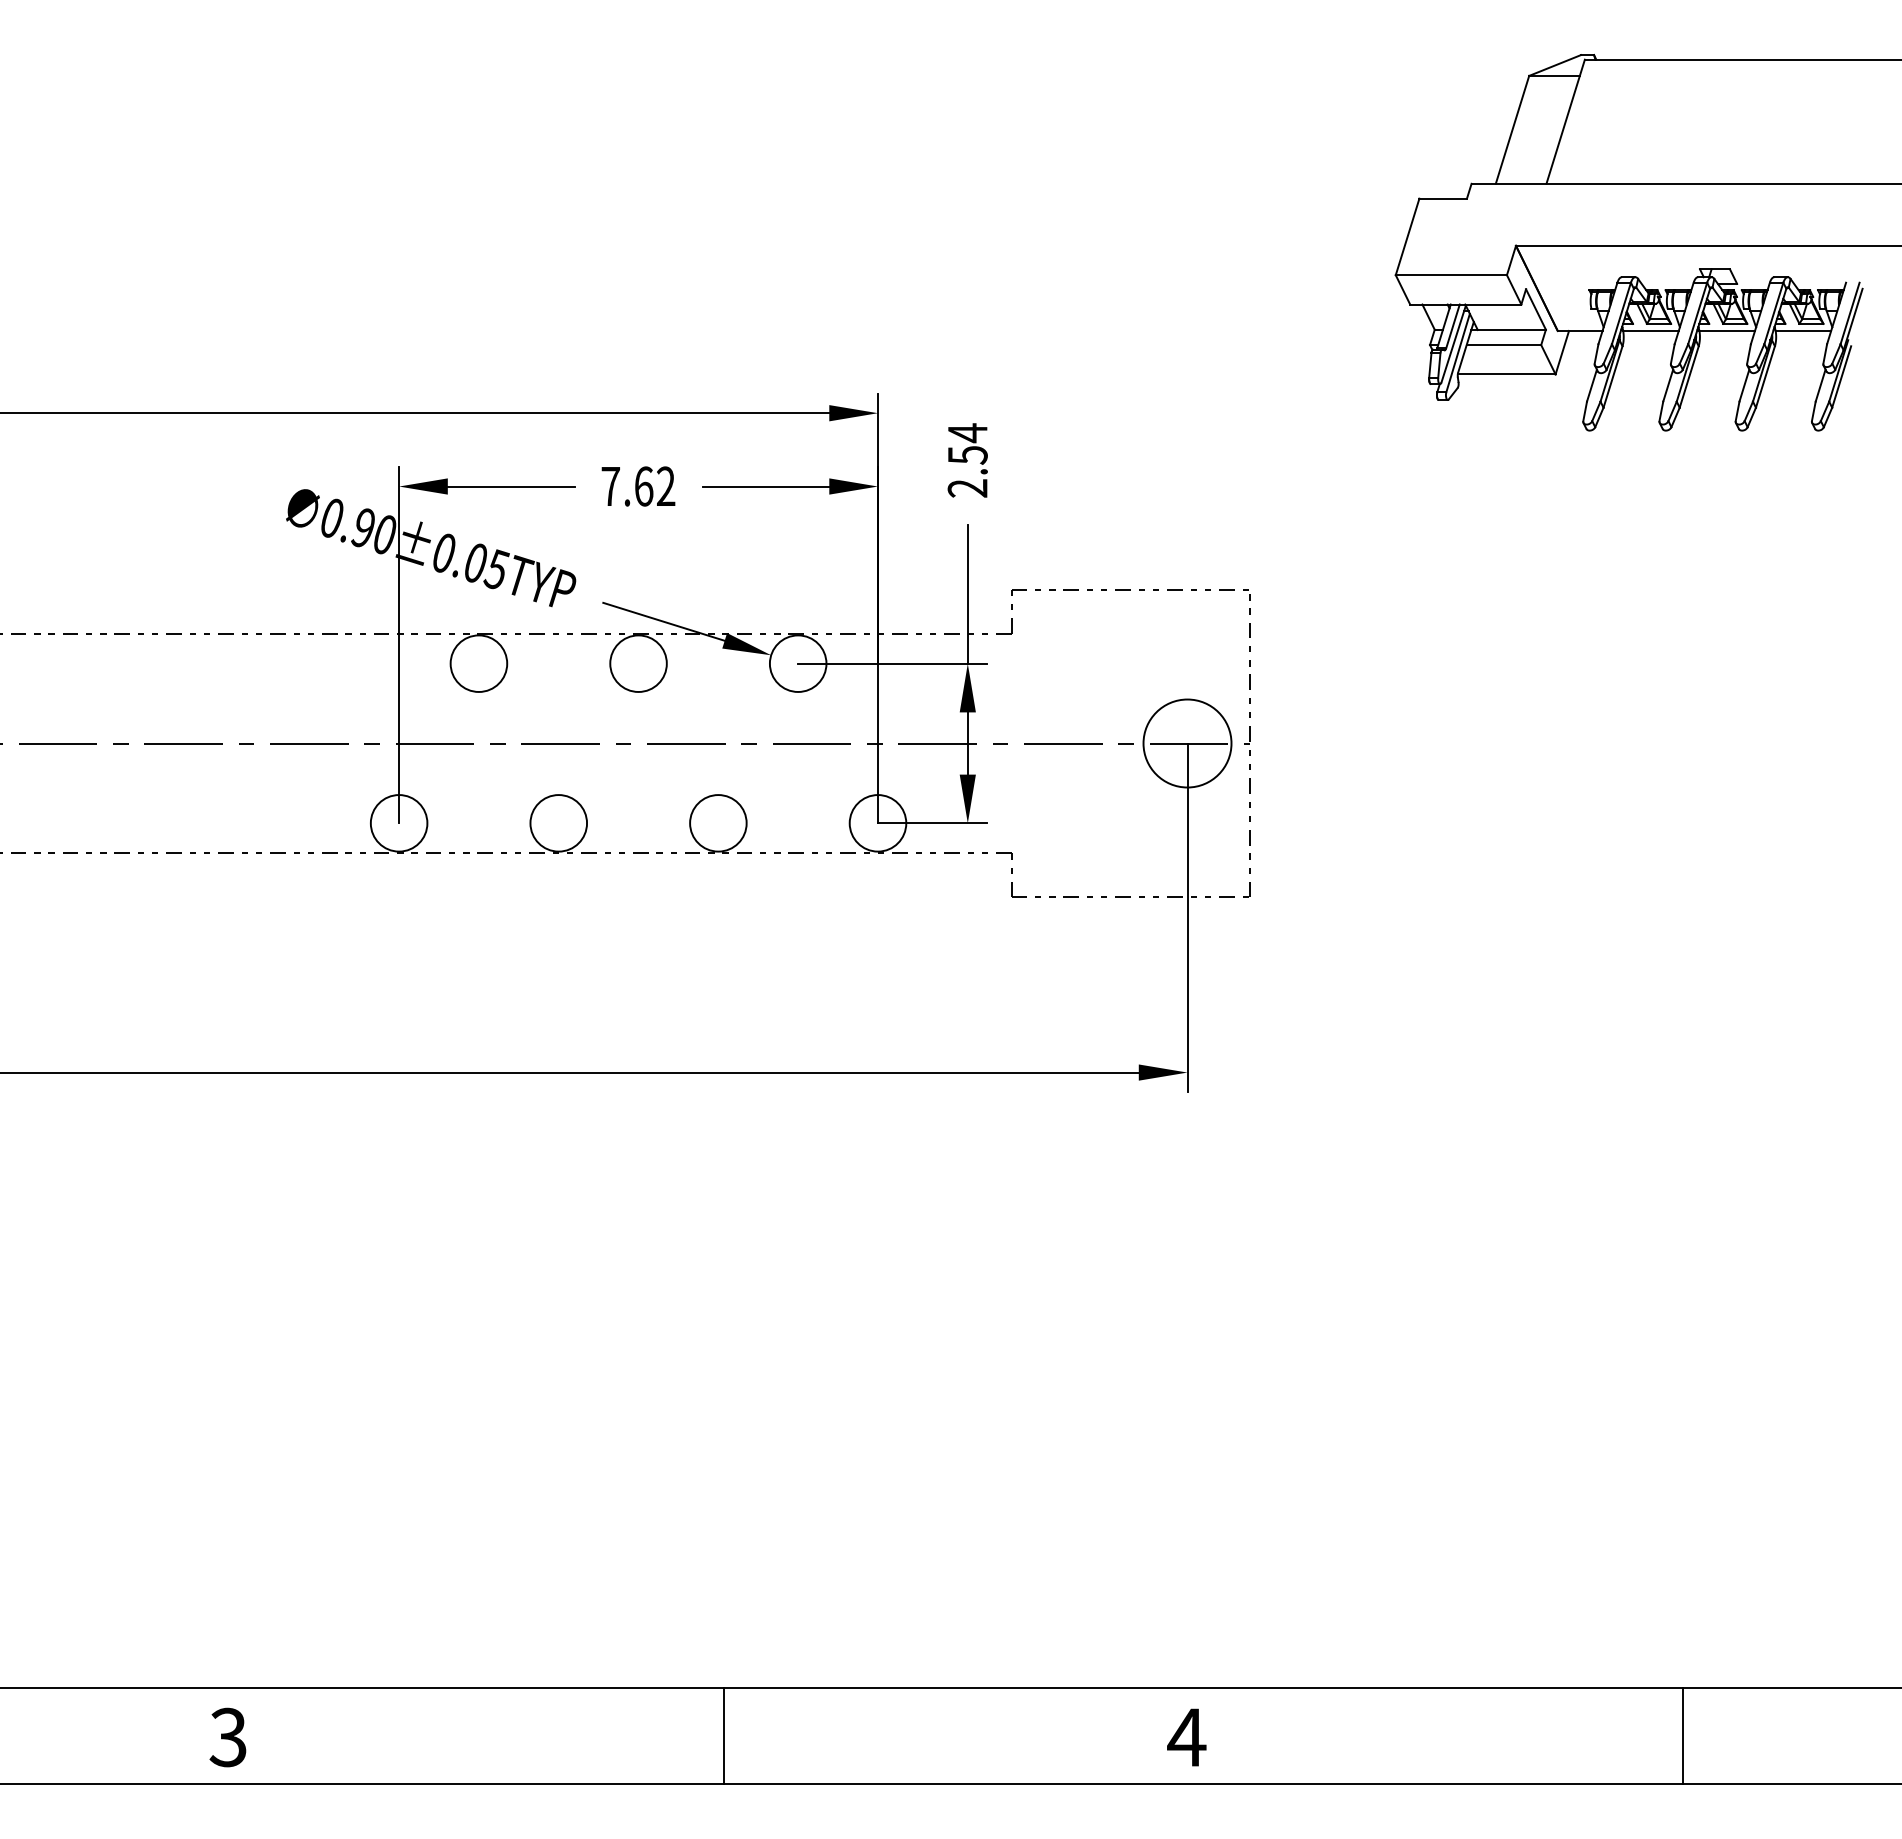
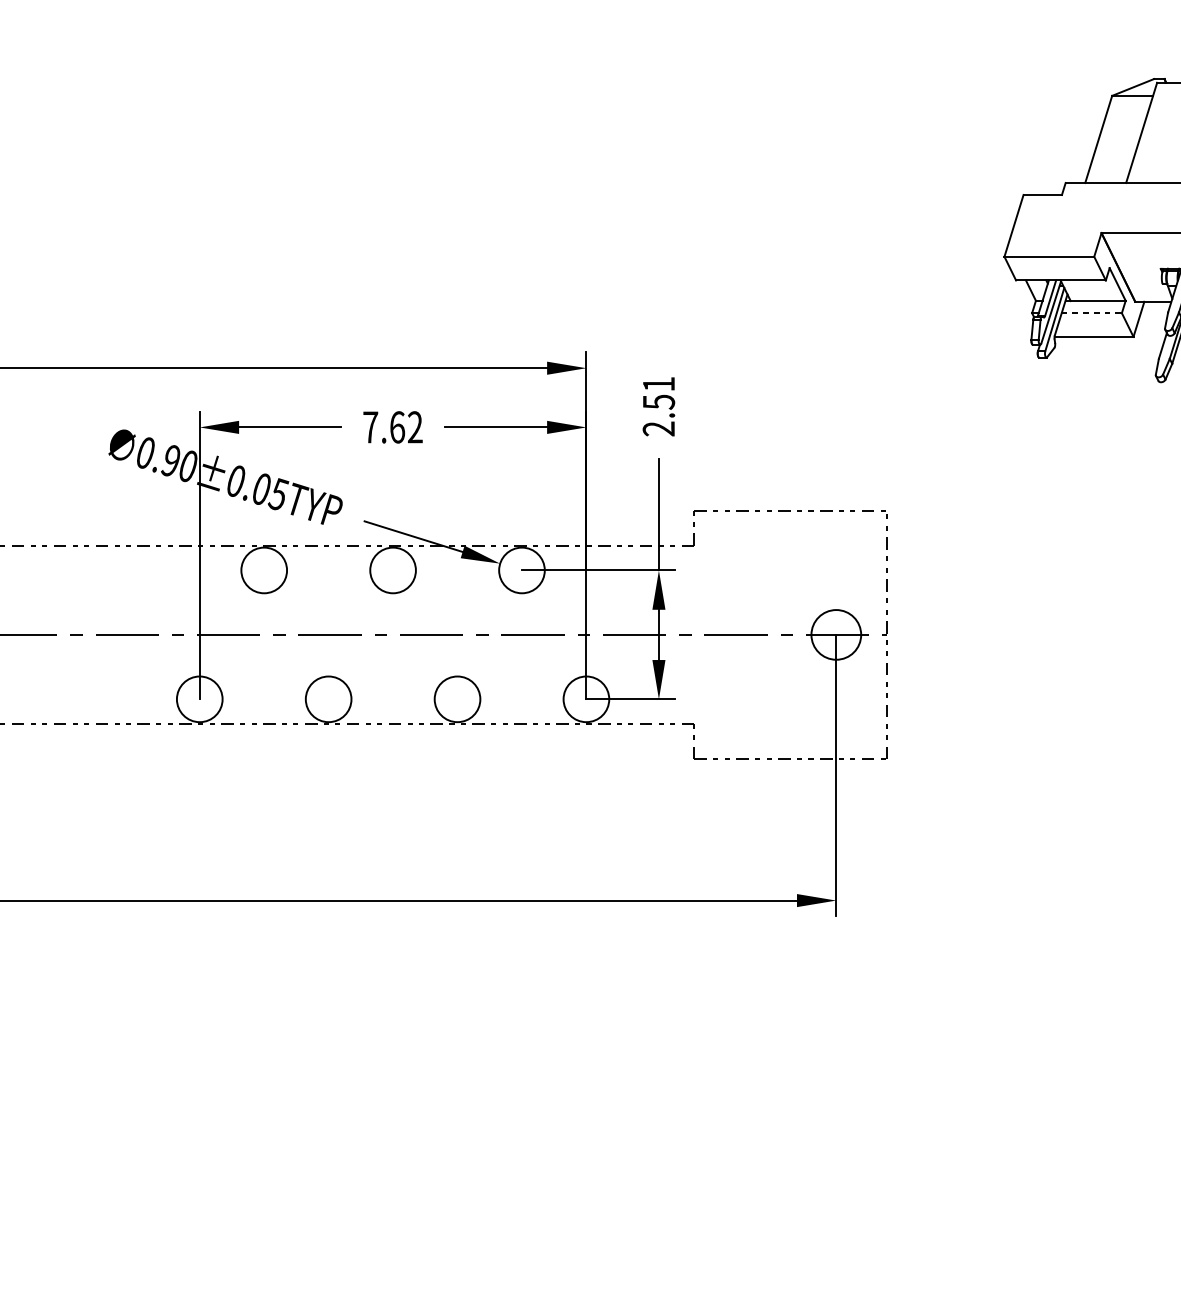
line: (1504, 345) -> (1092, 313), solid -> dashed
text: (967, 433) -> (658, 384), 2.54 -> 2.51
circle: (1187, 743) -> (836, 634), size x0.7

